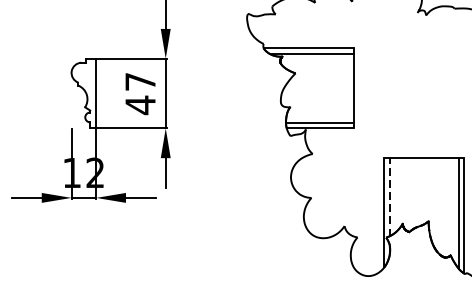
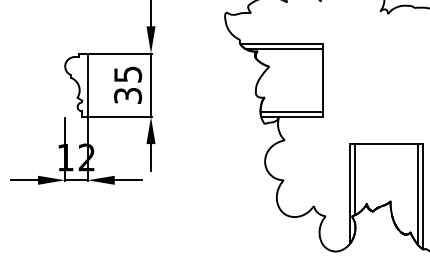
text: (141, 93) -> (128, 85), 47 -> 35
line: (390, 197) -> (355, 179), dashed -> solid

